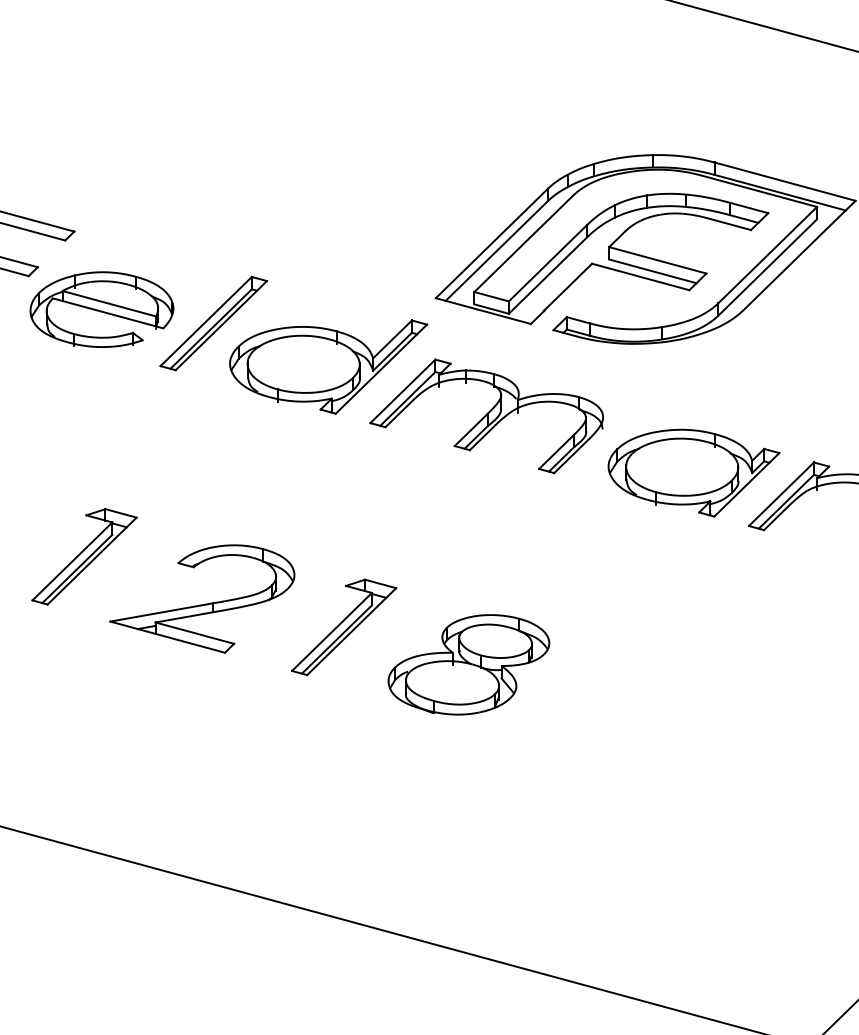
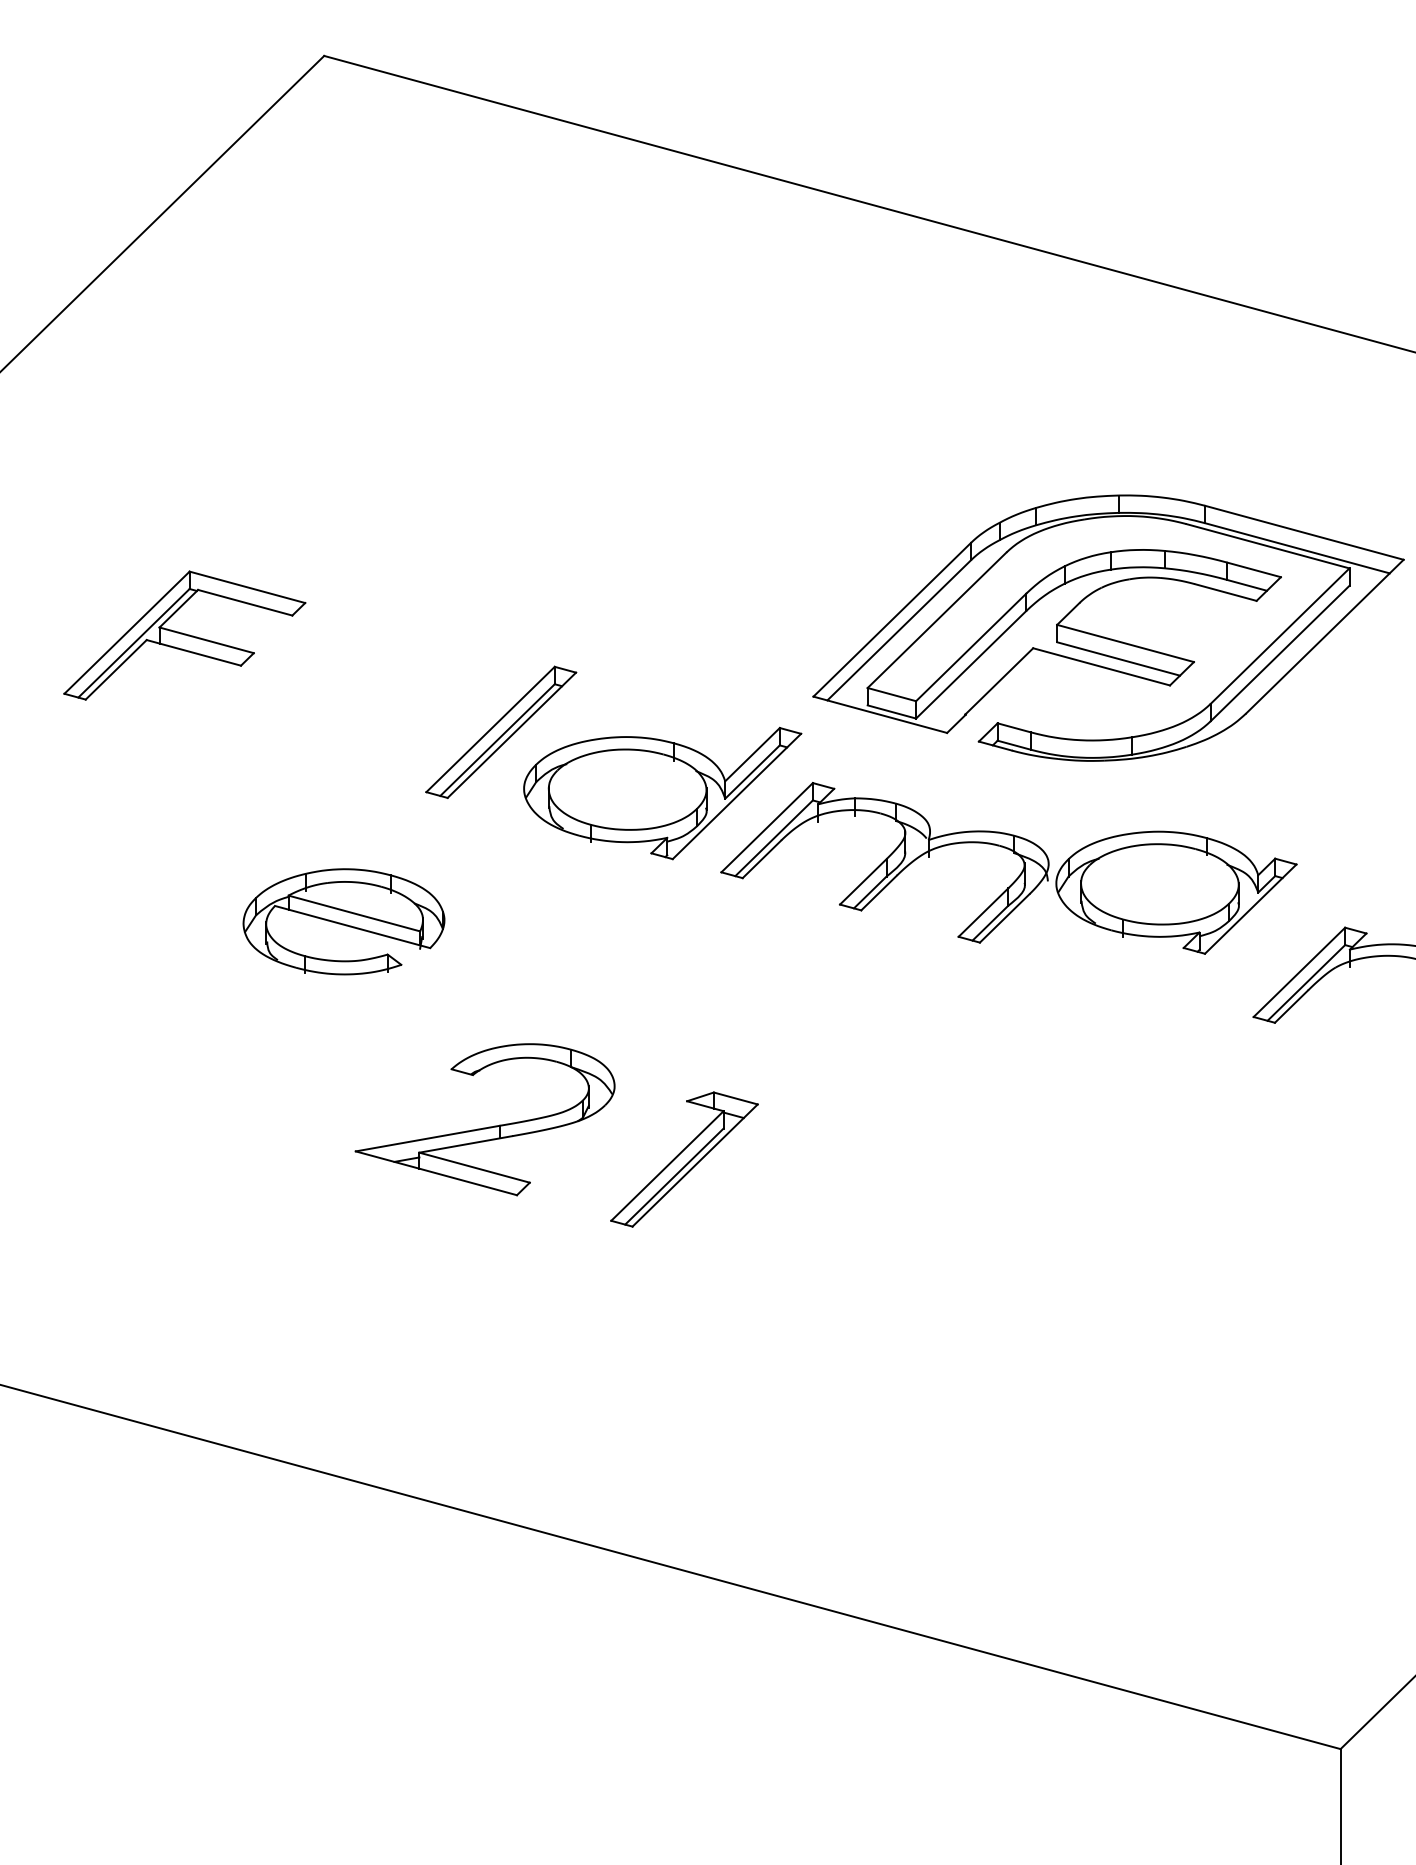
part: (101, 309) -> (343, 921), moved
part: (694, 473) -> (1176, 892), moved
part: (84, 556) -> (319, 1060), removed
part: (468, 665) -> (859, 1212), removed

